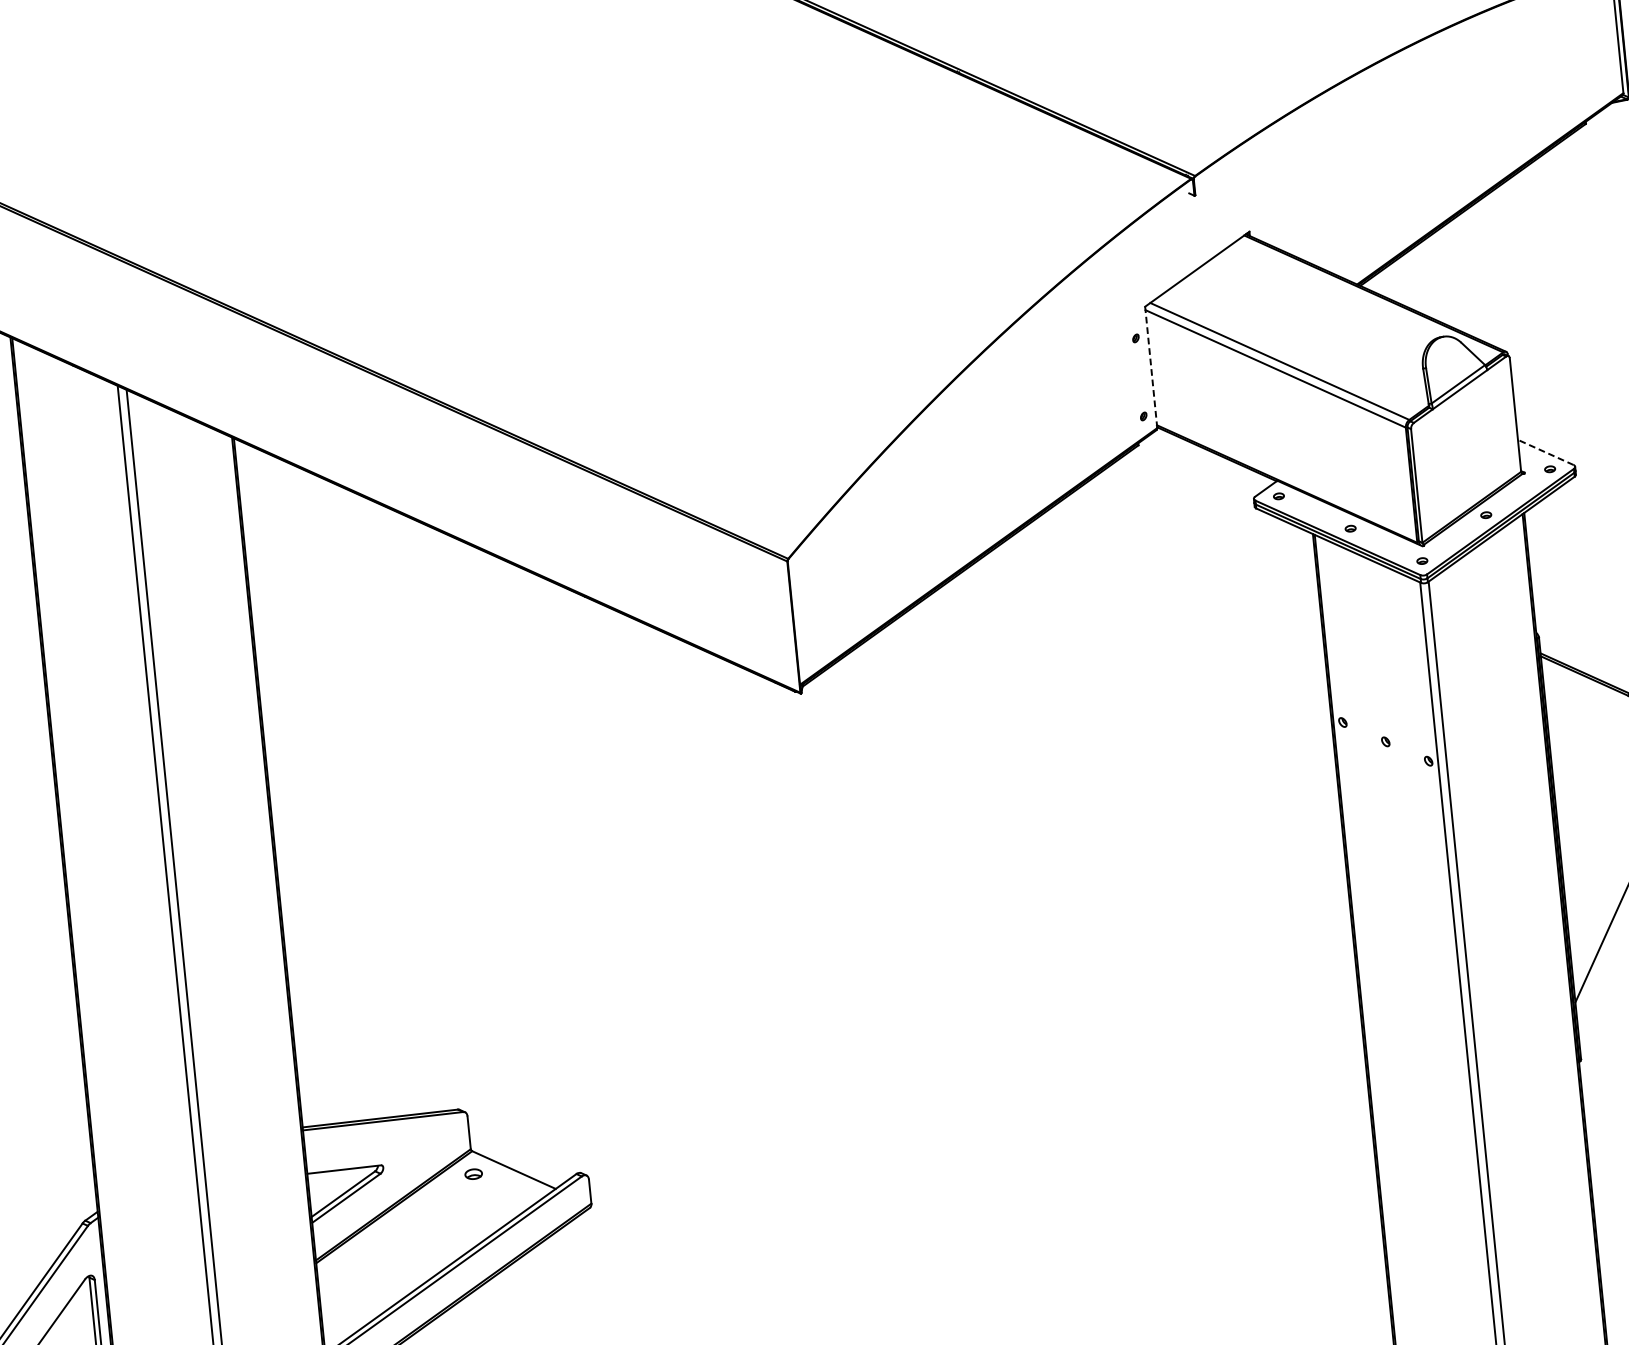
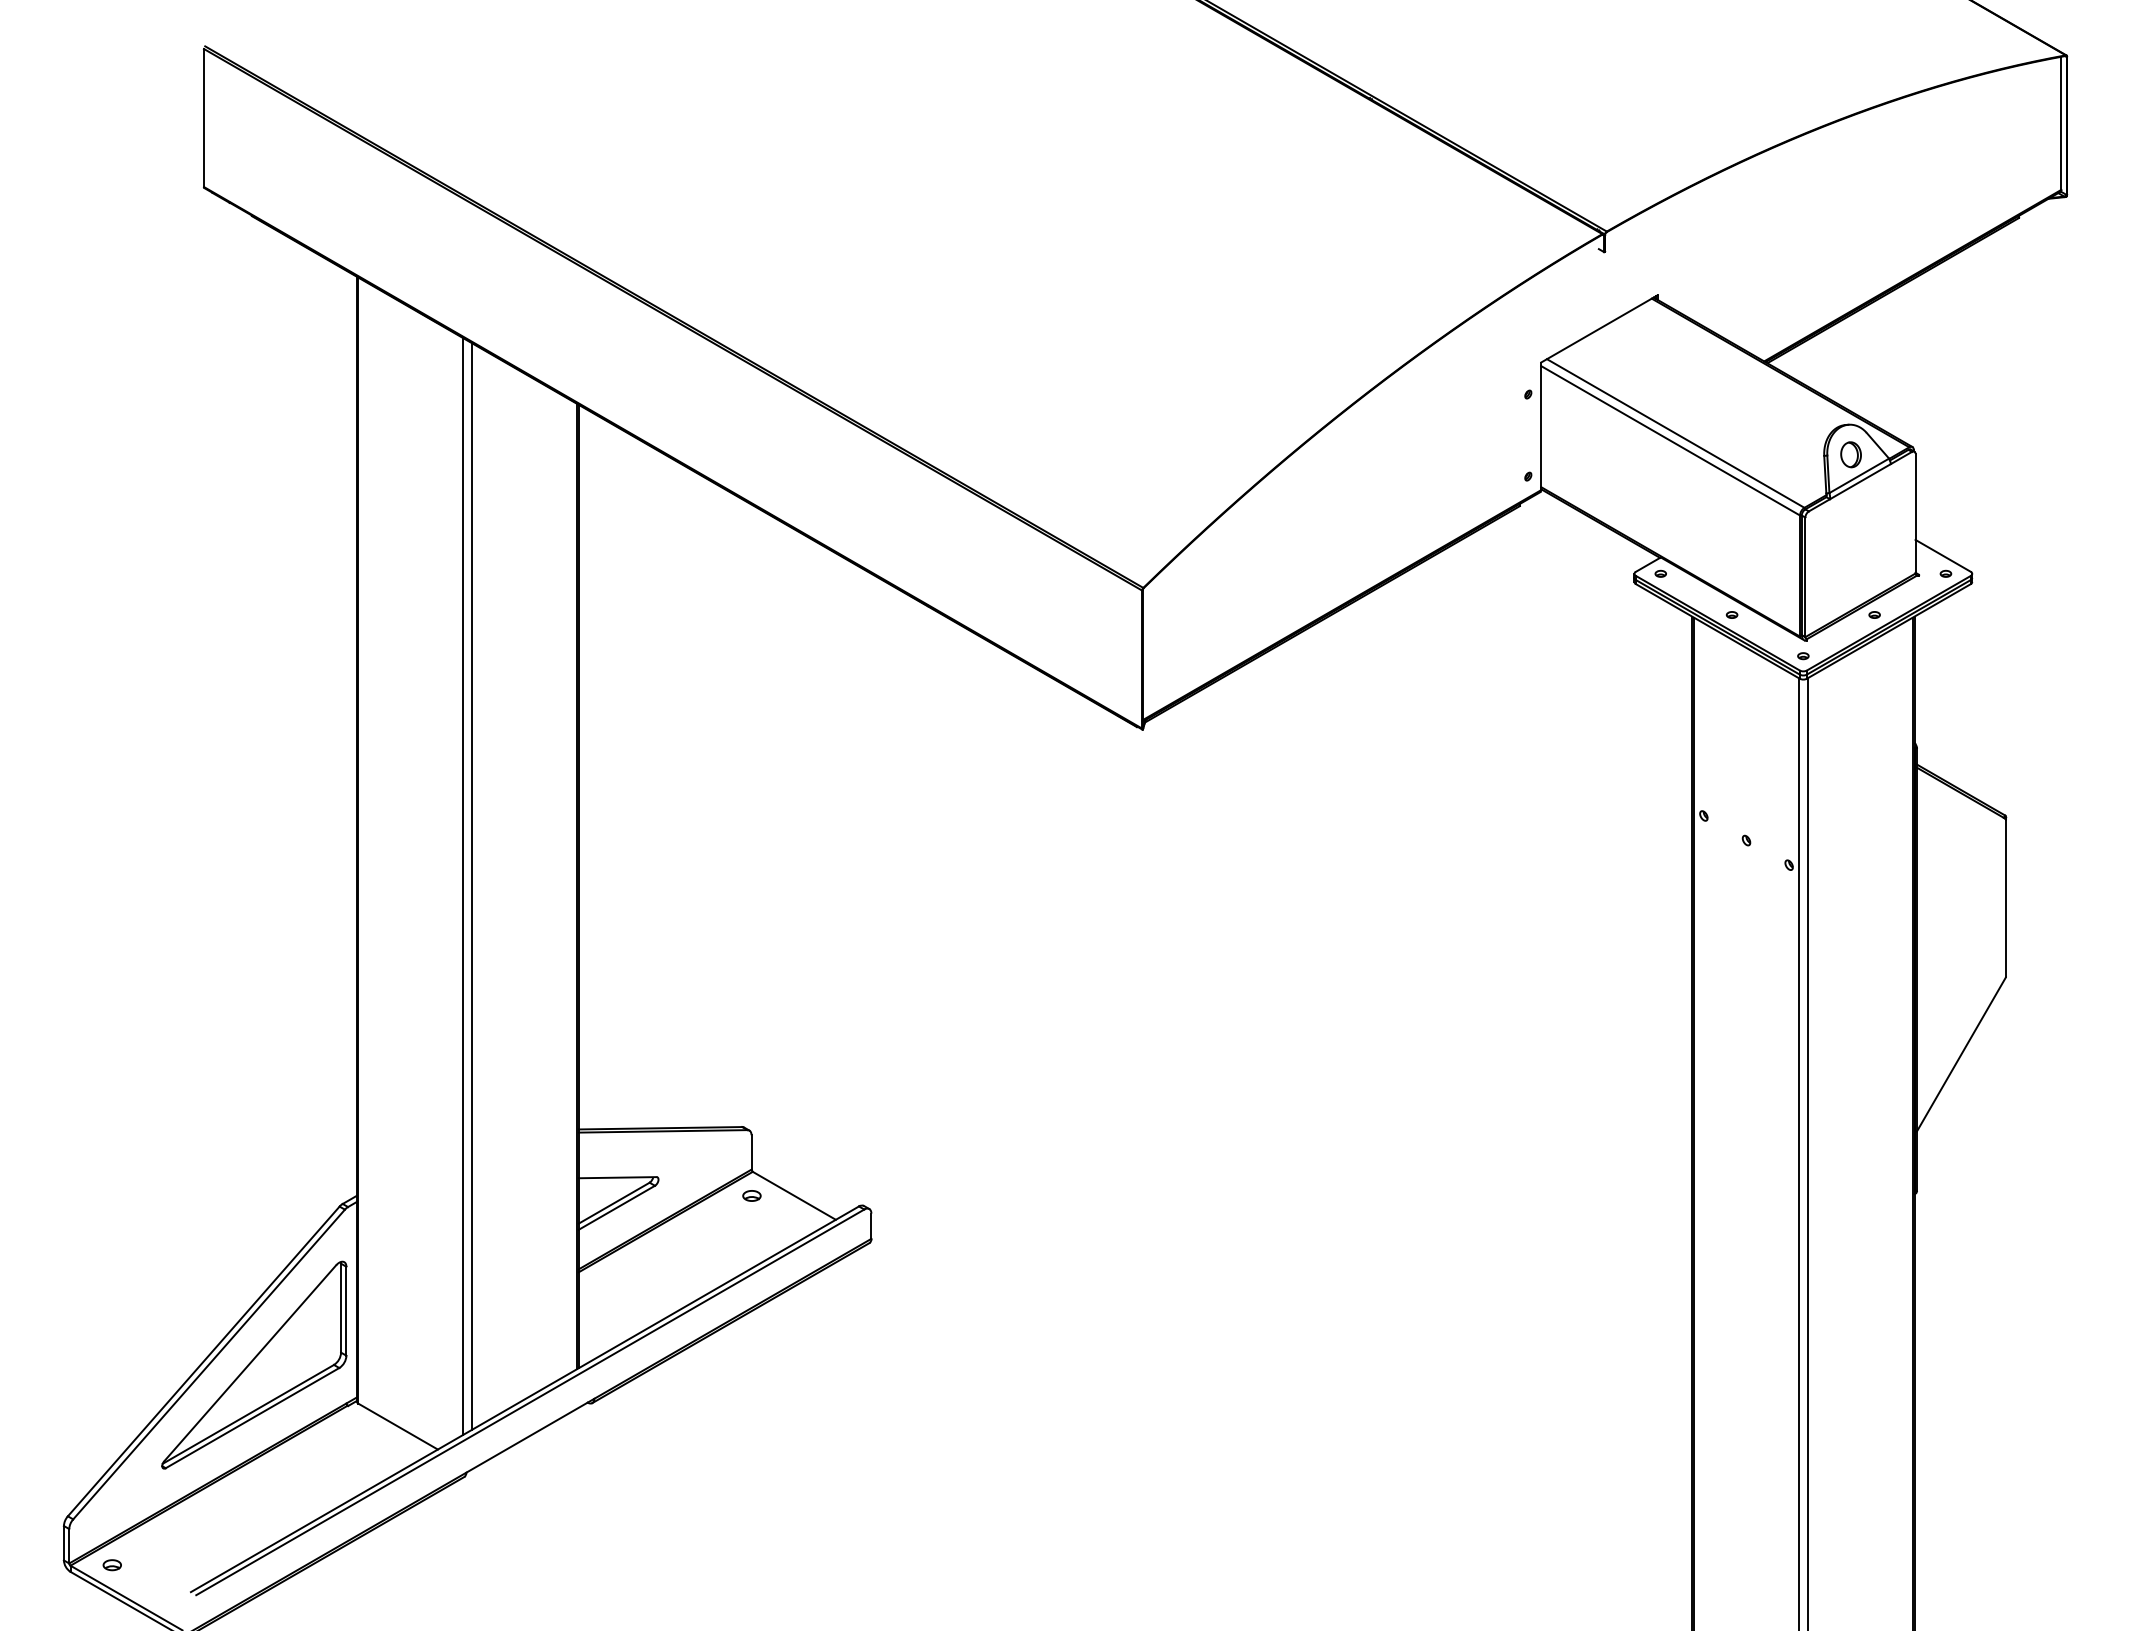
part: (1448, 364) -> (1850, 454), added
line: (1151, 367) -> (1541, 426), dashed -> solid
line: (1546, 452) -> (1943, 555), dashed -> solid

